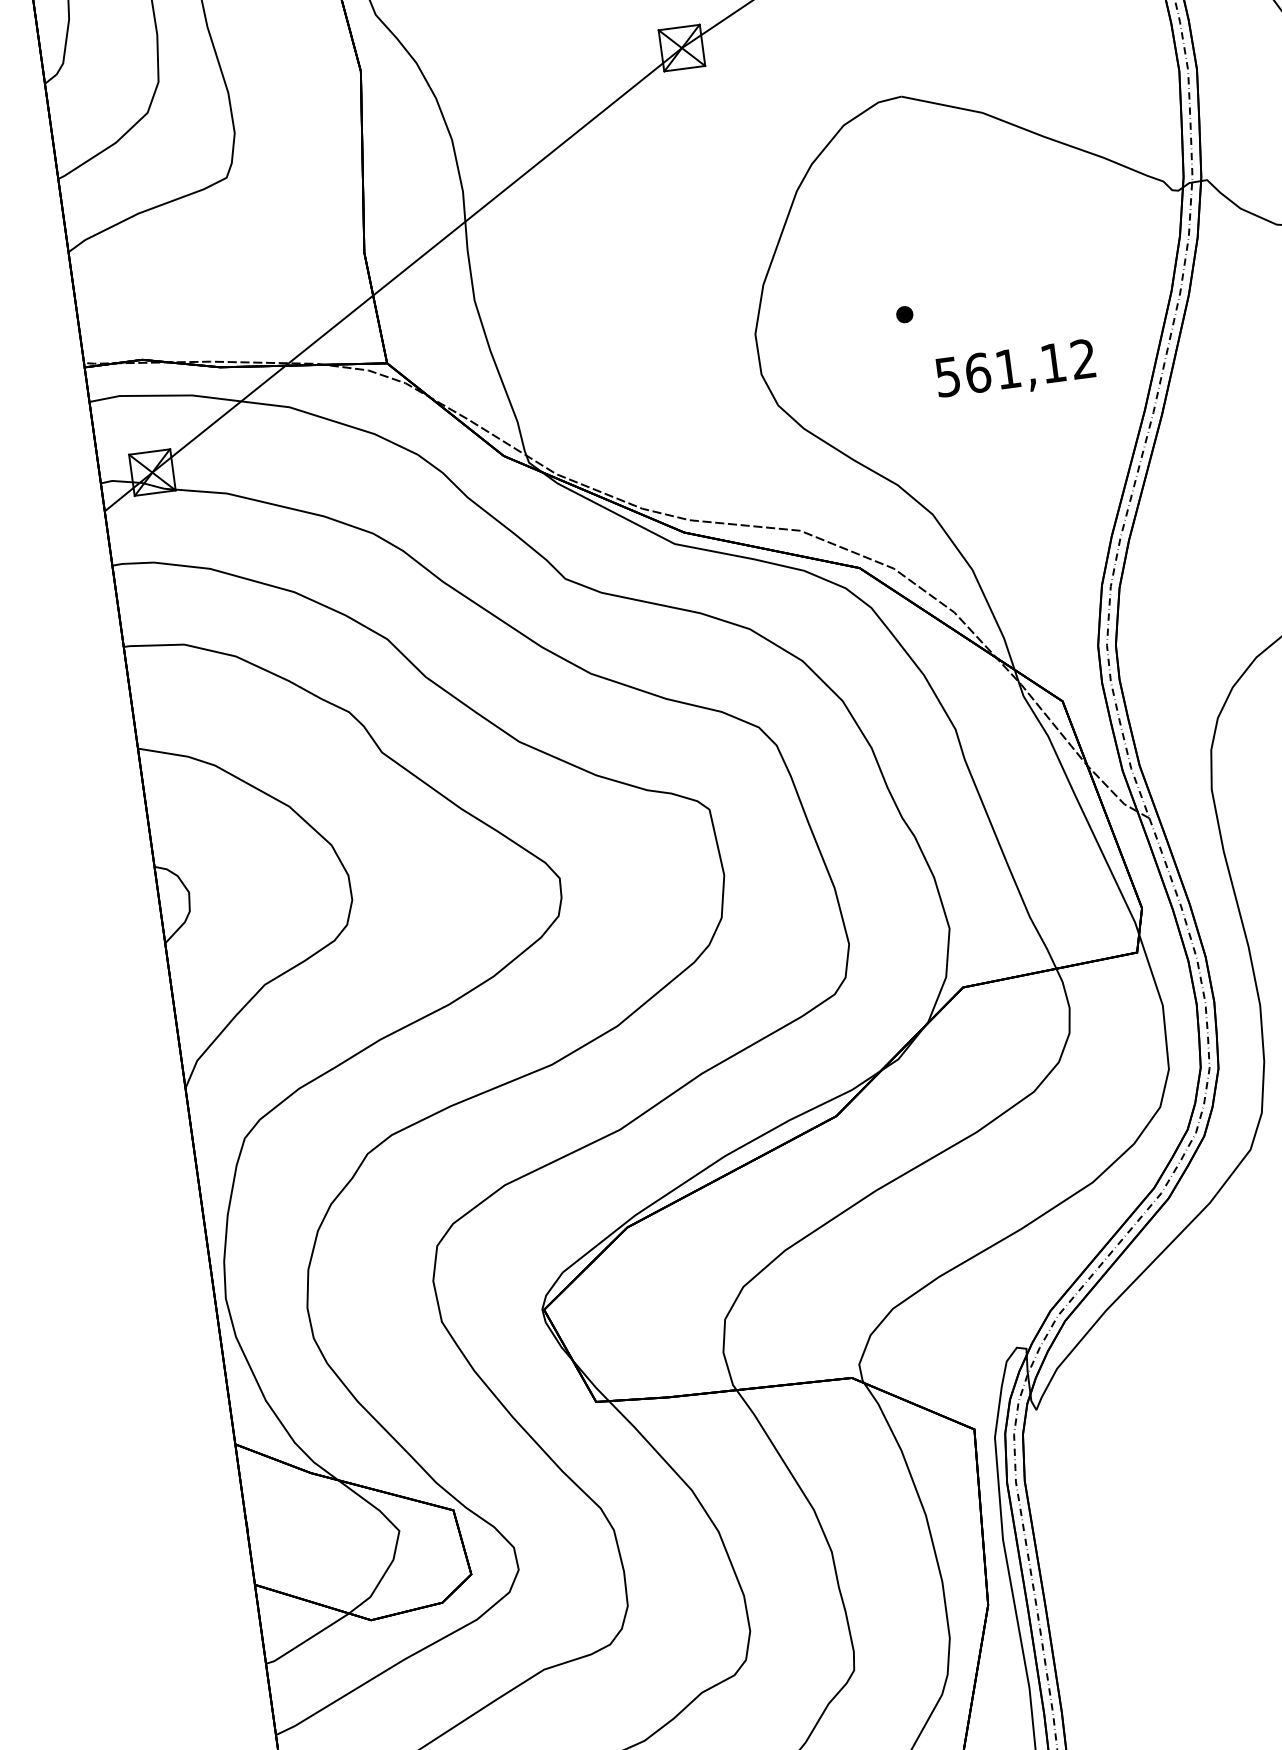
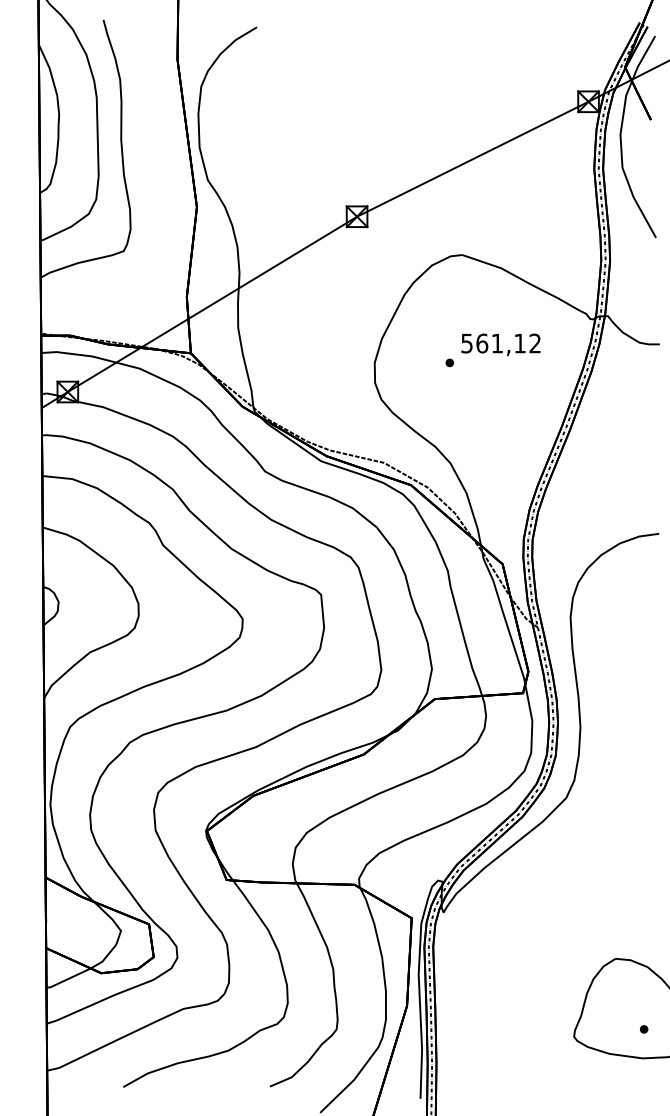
text: (1014, 370) -> (500, 344), moved

